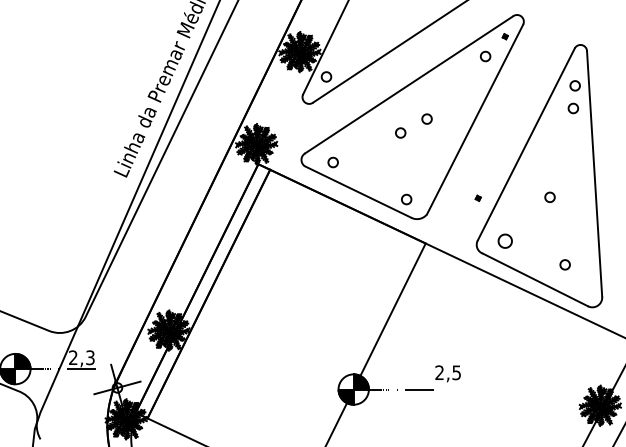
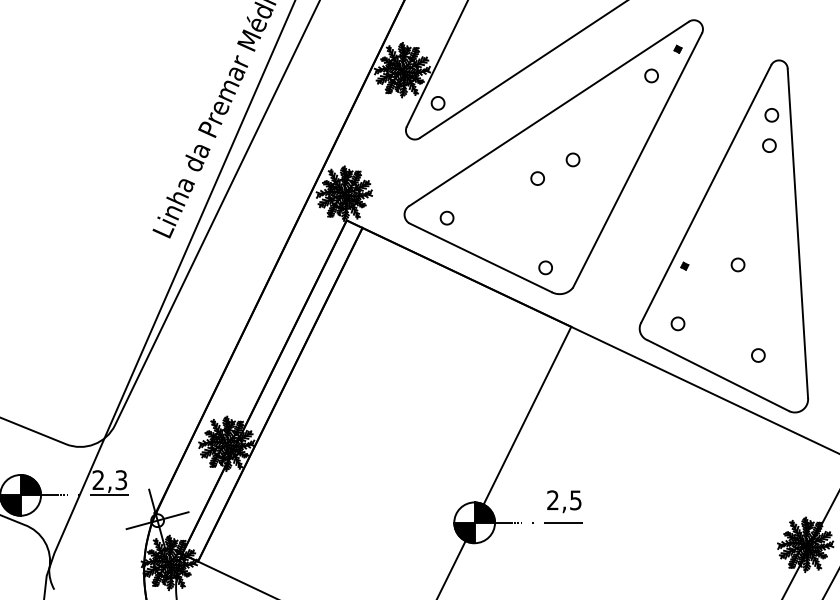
part: (478, 197) -> (684, 265), moved
part: (504, 241) -> (677, 323), size x0.71
text: (448, 373) -> (564, 501), moved

